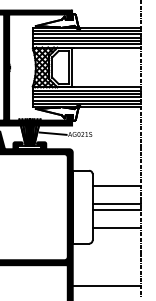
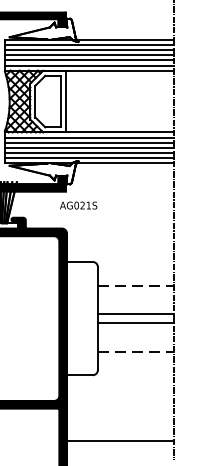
line: (52, 133) -> (35, 204), removed
line: (117, 186) -> (136, 286), solid -> dashed
line: (117, 228) -> (136, 351), solid -> dashed

